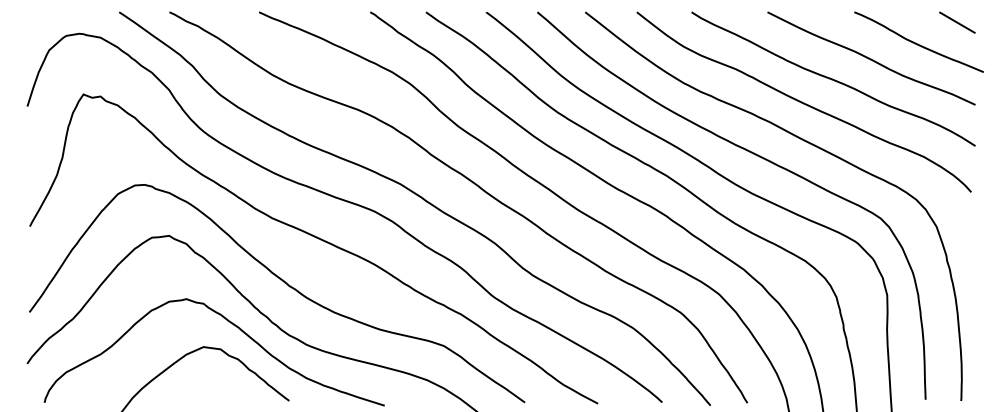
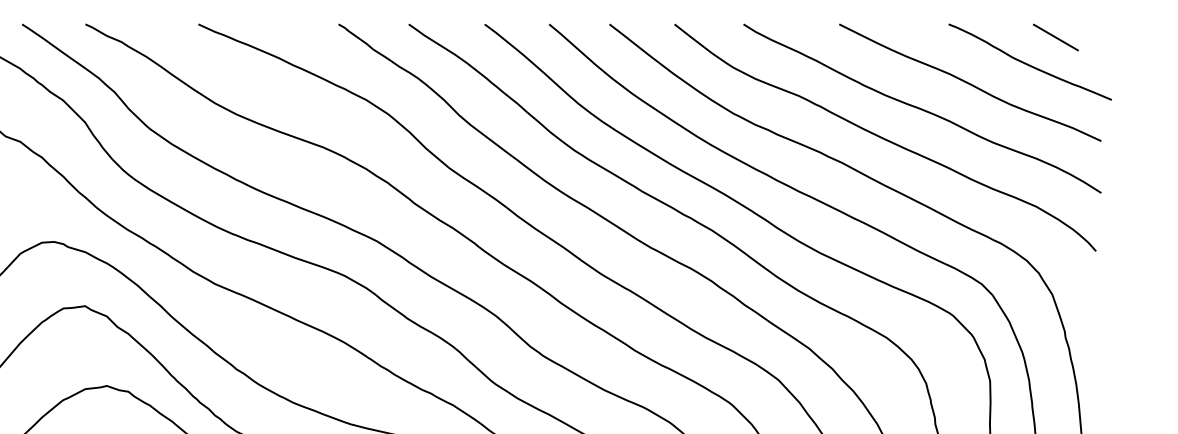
line: (957, 22) -> (1056, 37), moved

